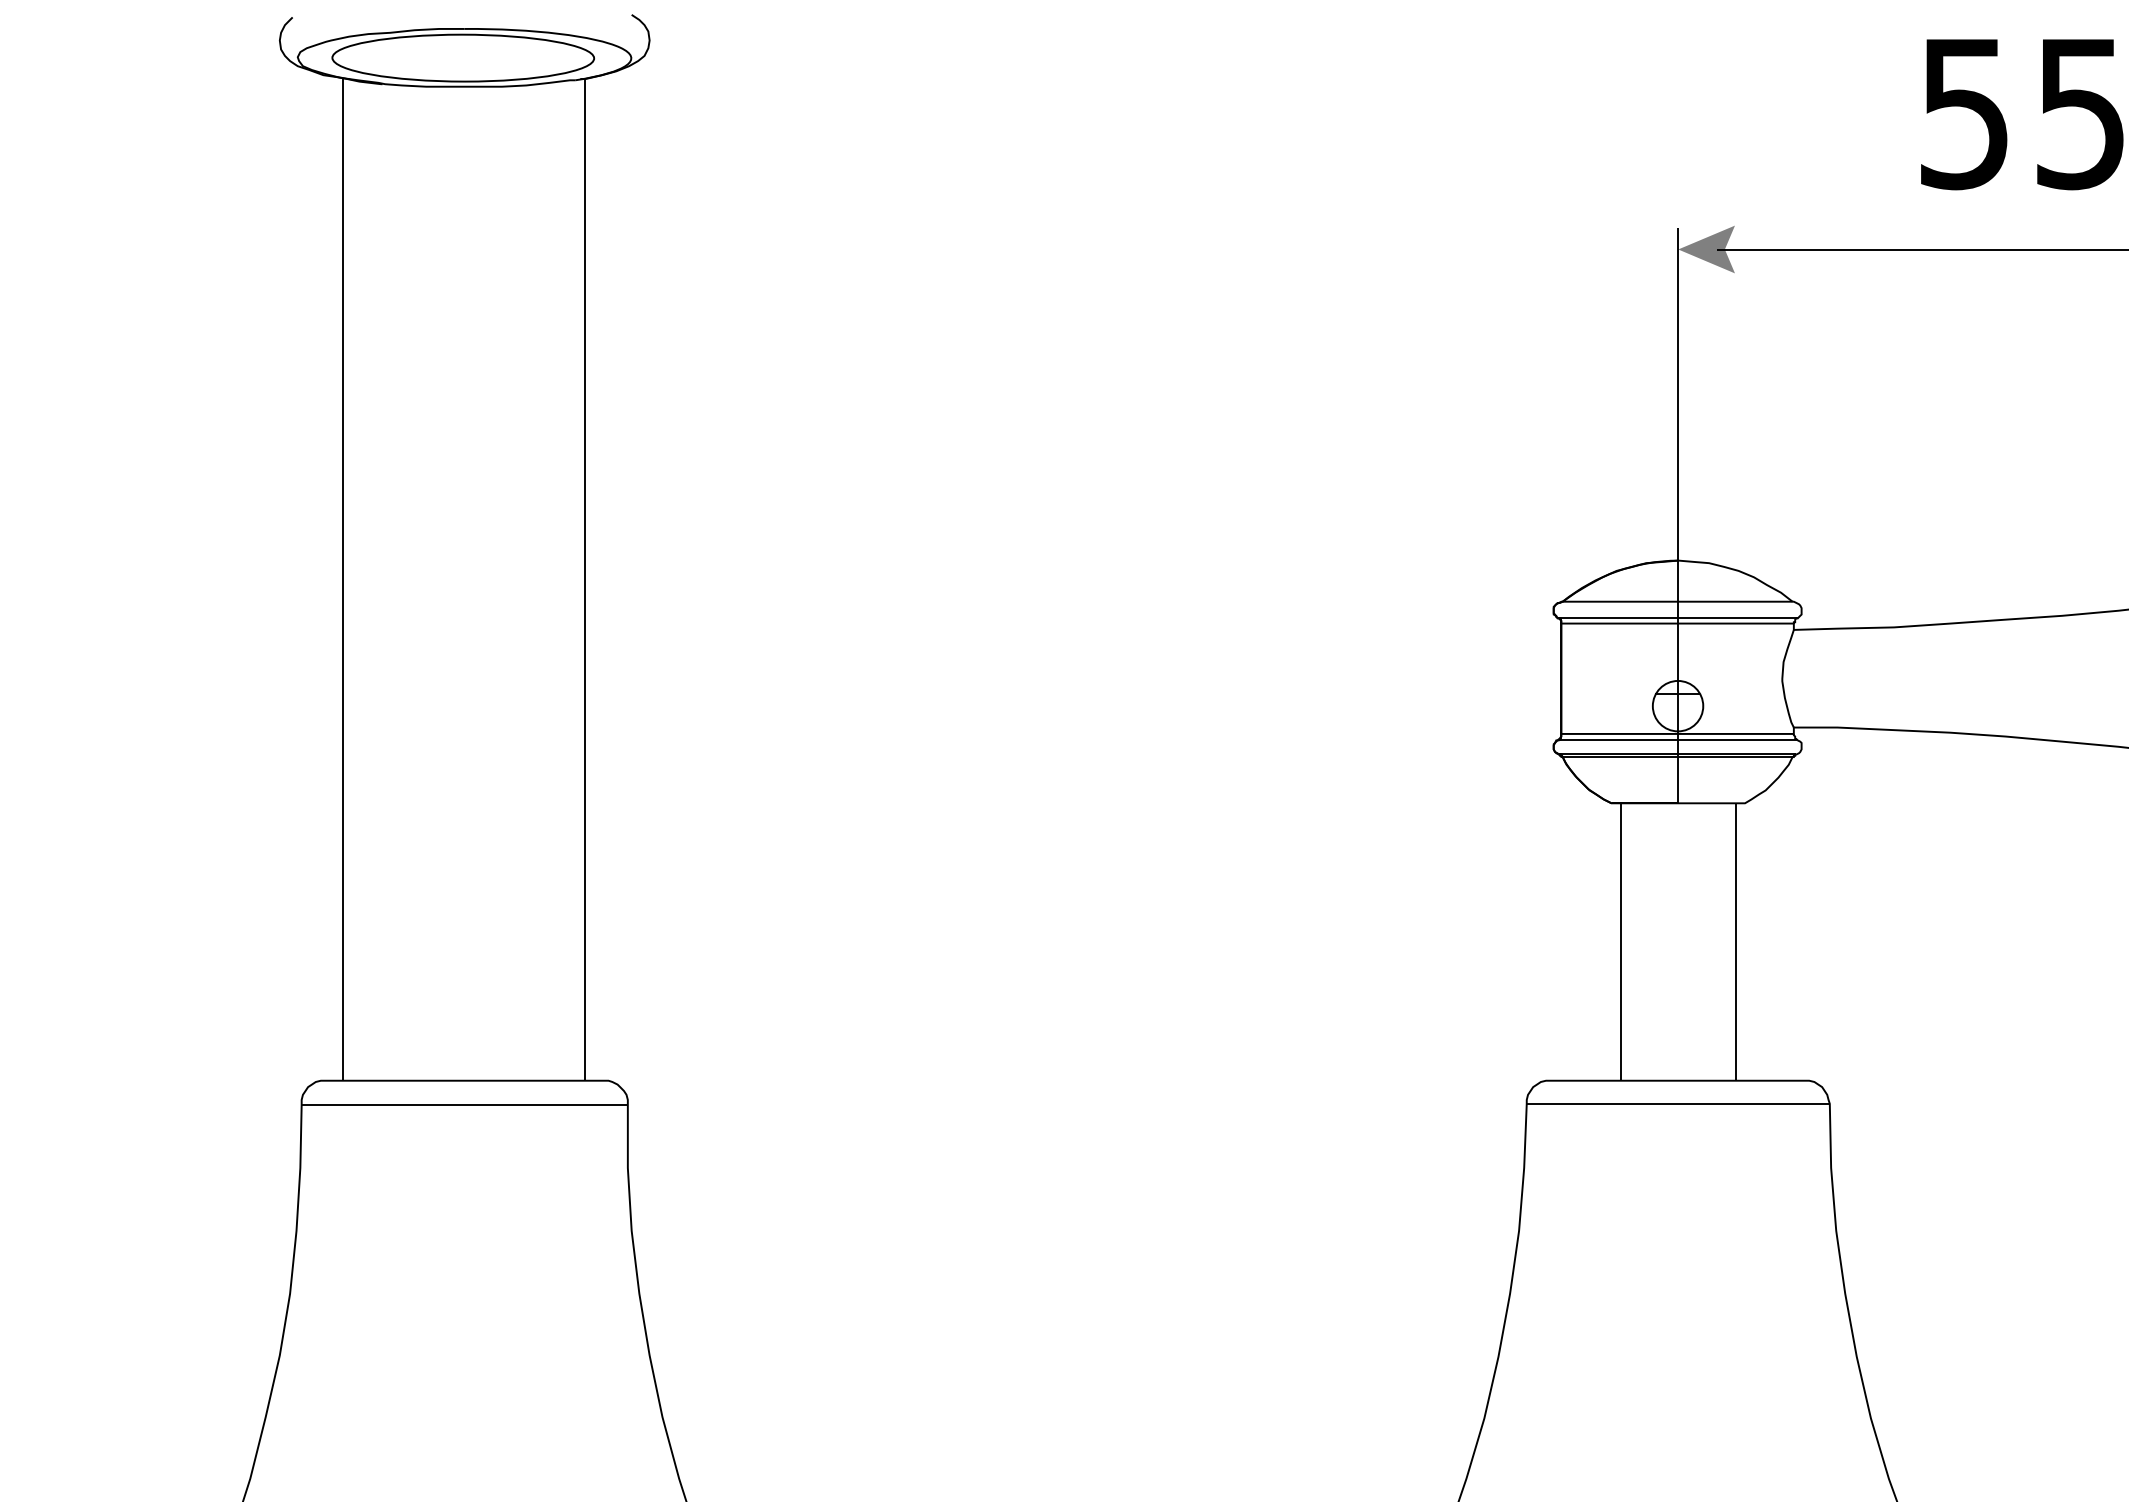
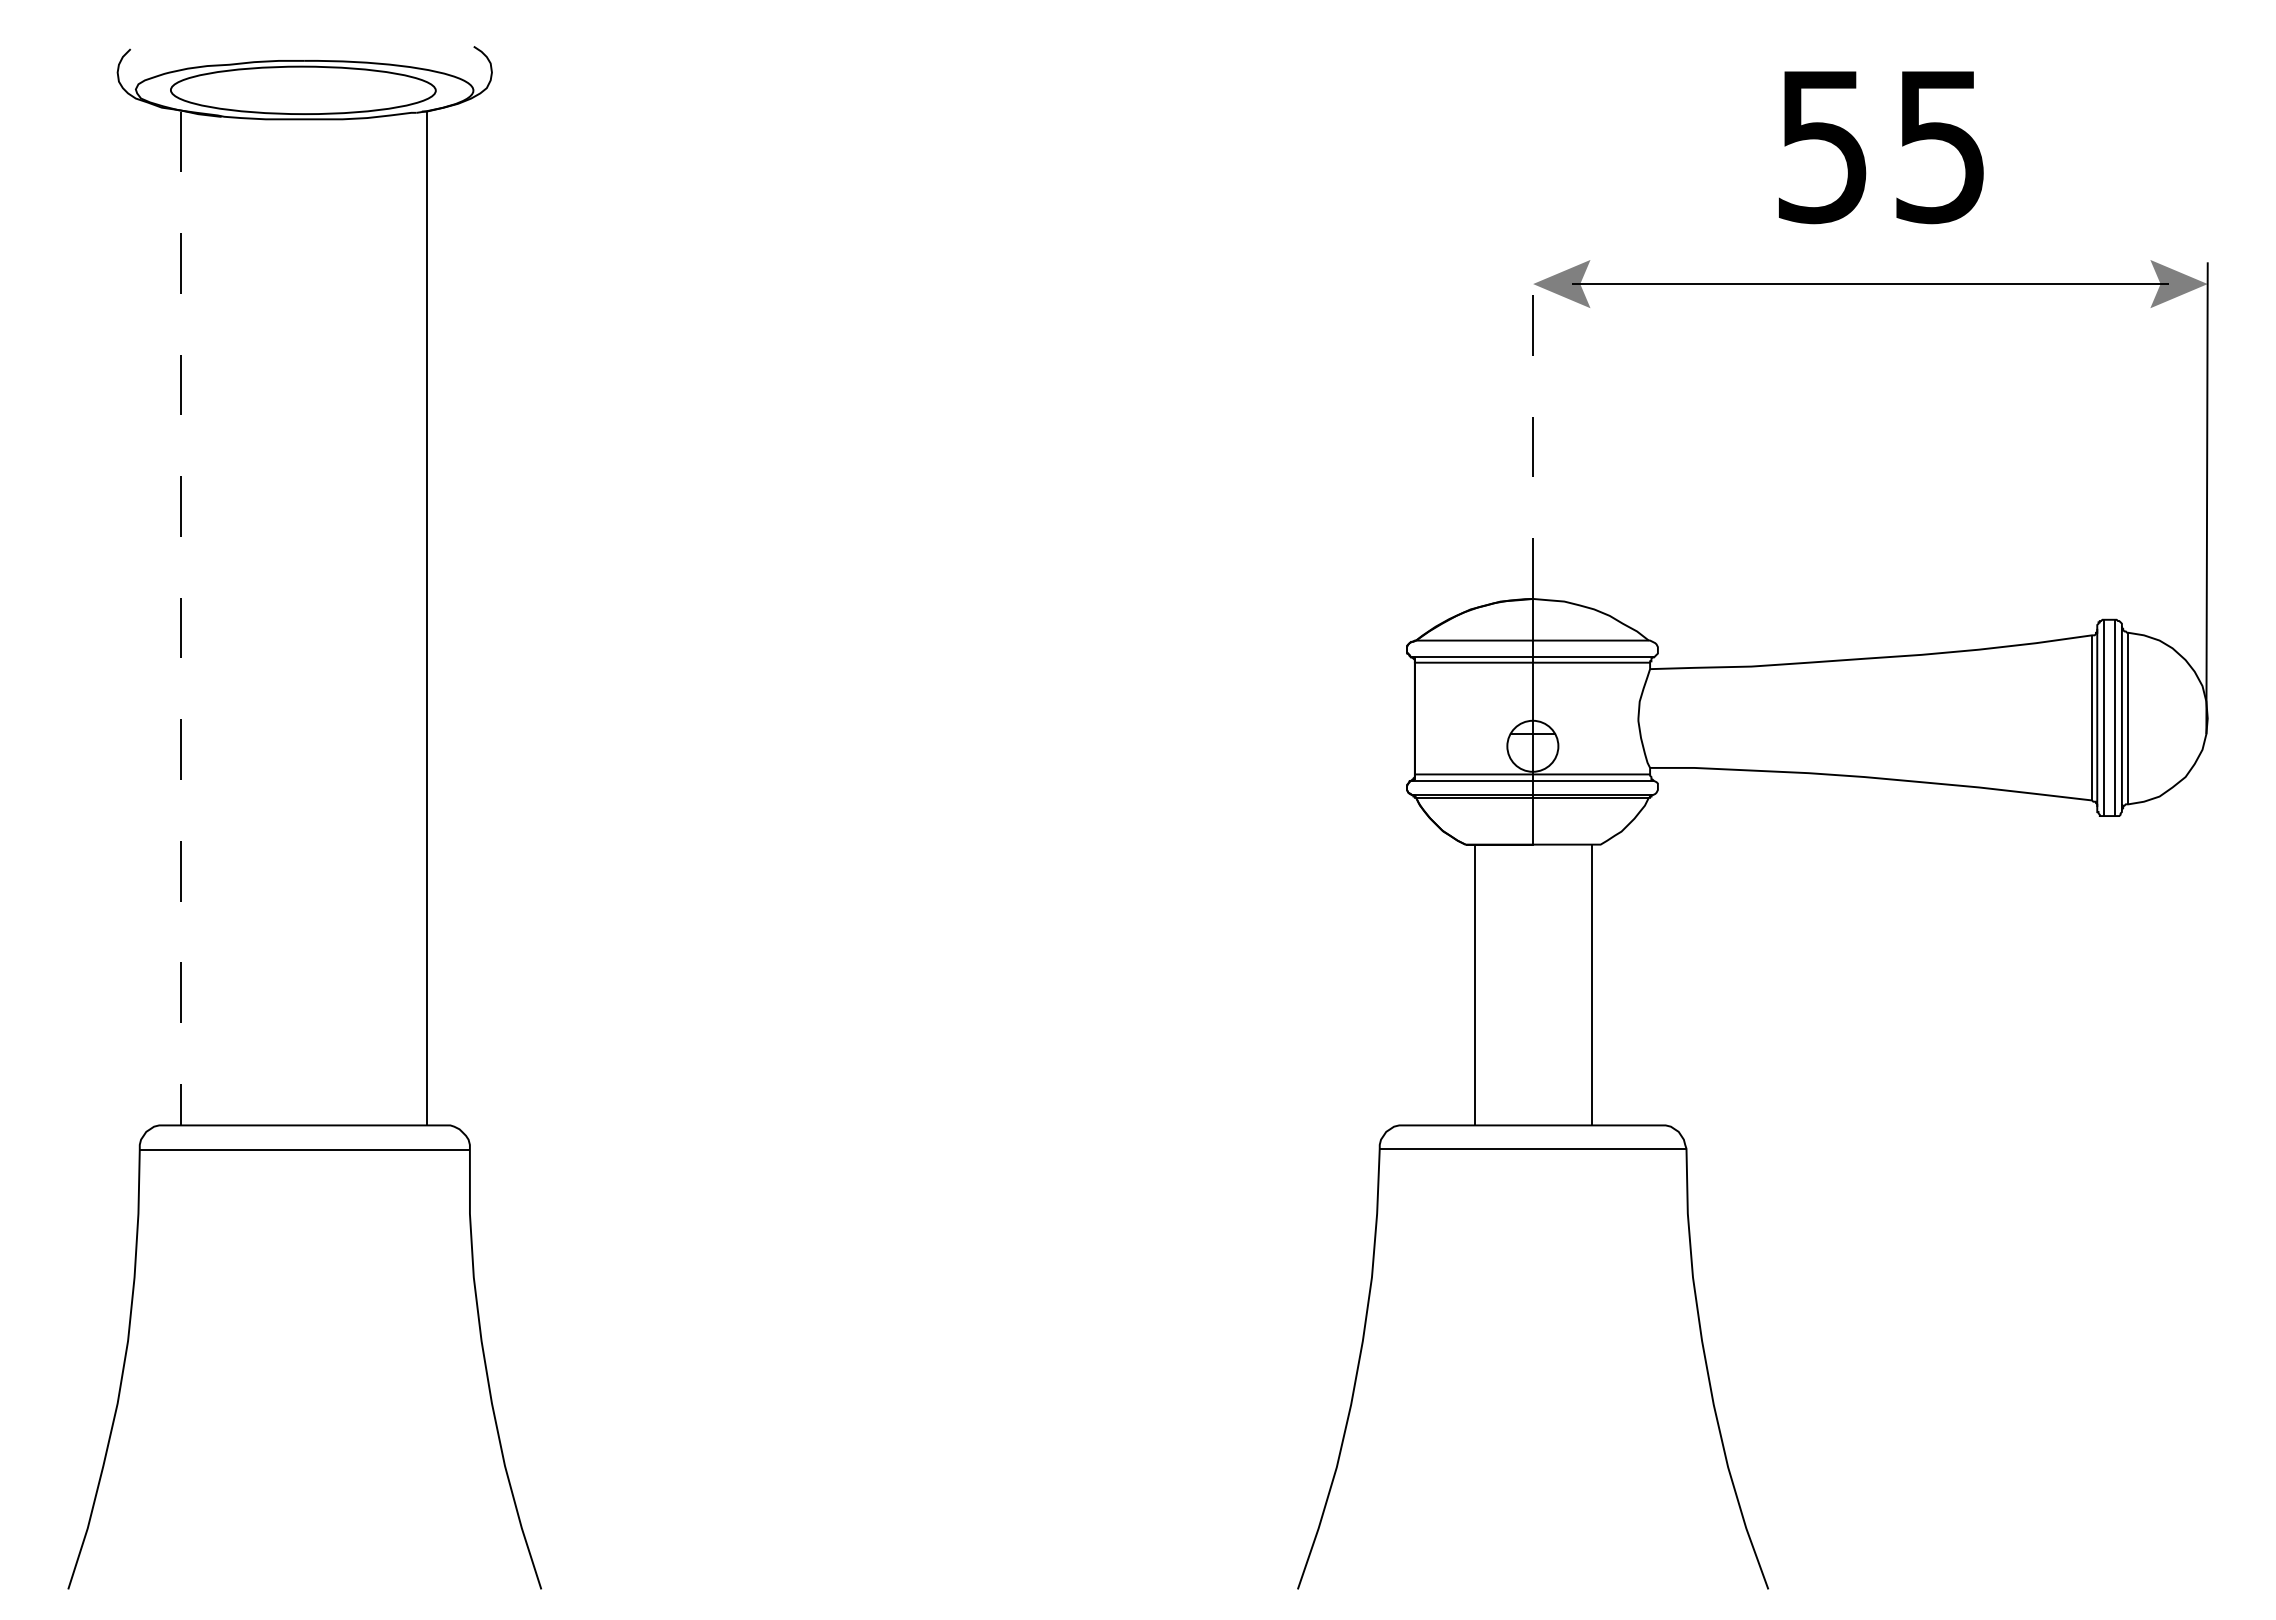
line: (1678, 394) -> (1533, 430), solid -> dashed
line: (342, 579) -> (181, 618), solid -> dashed

